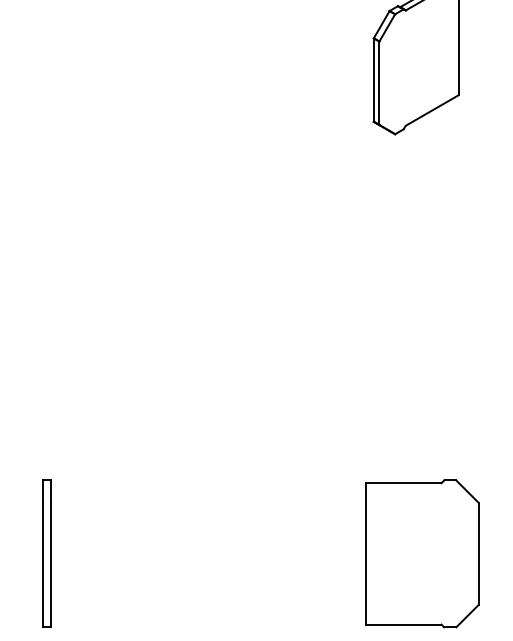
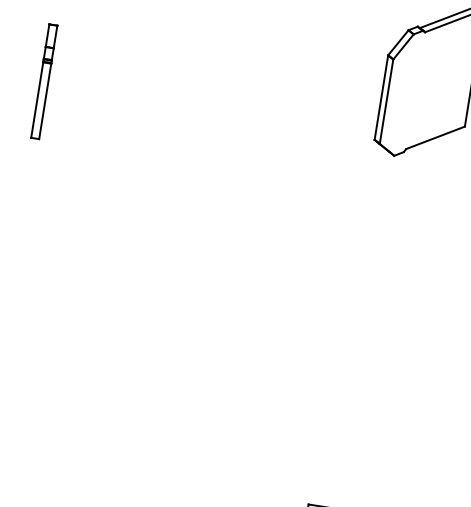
part: (46, 116) -> (44, 81), added

